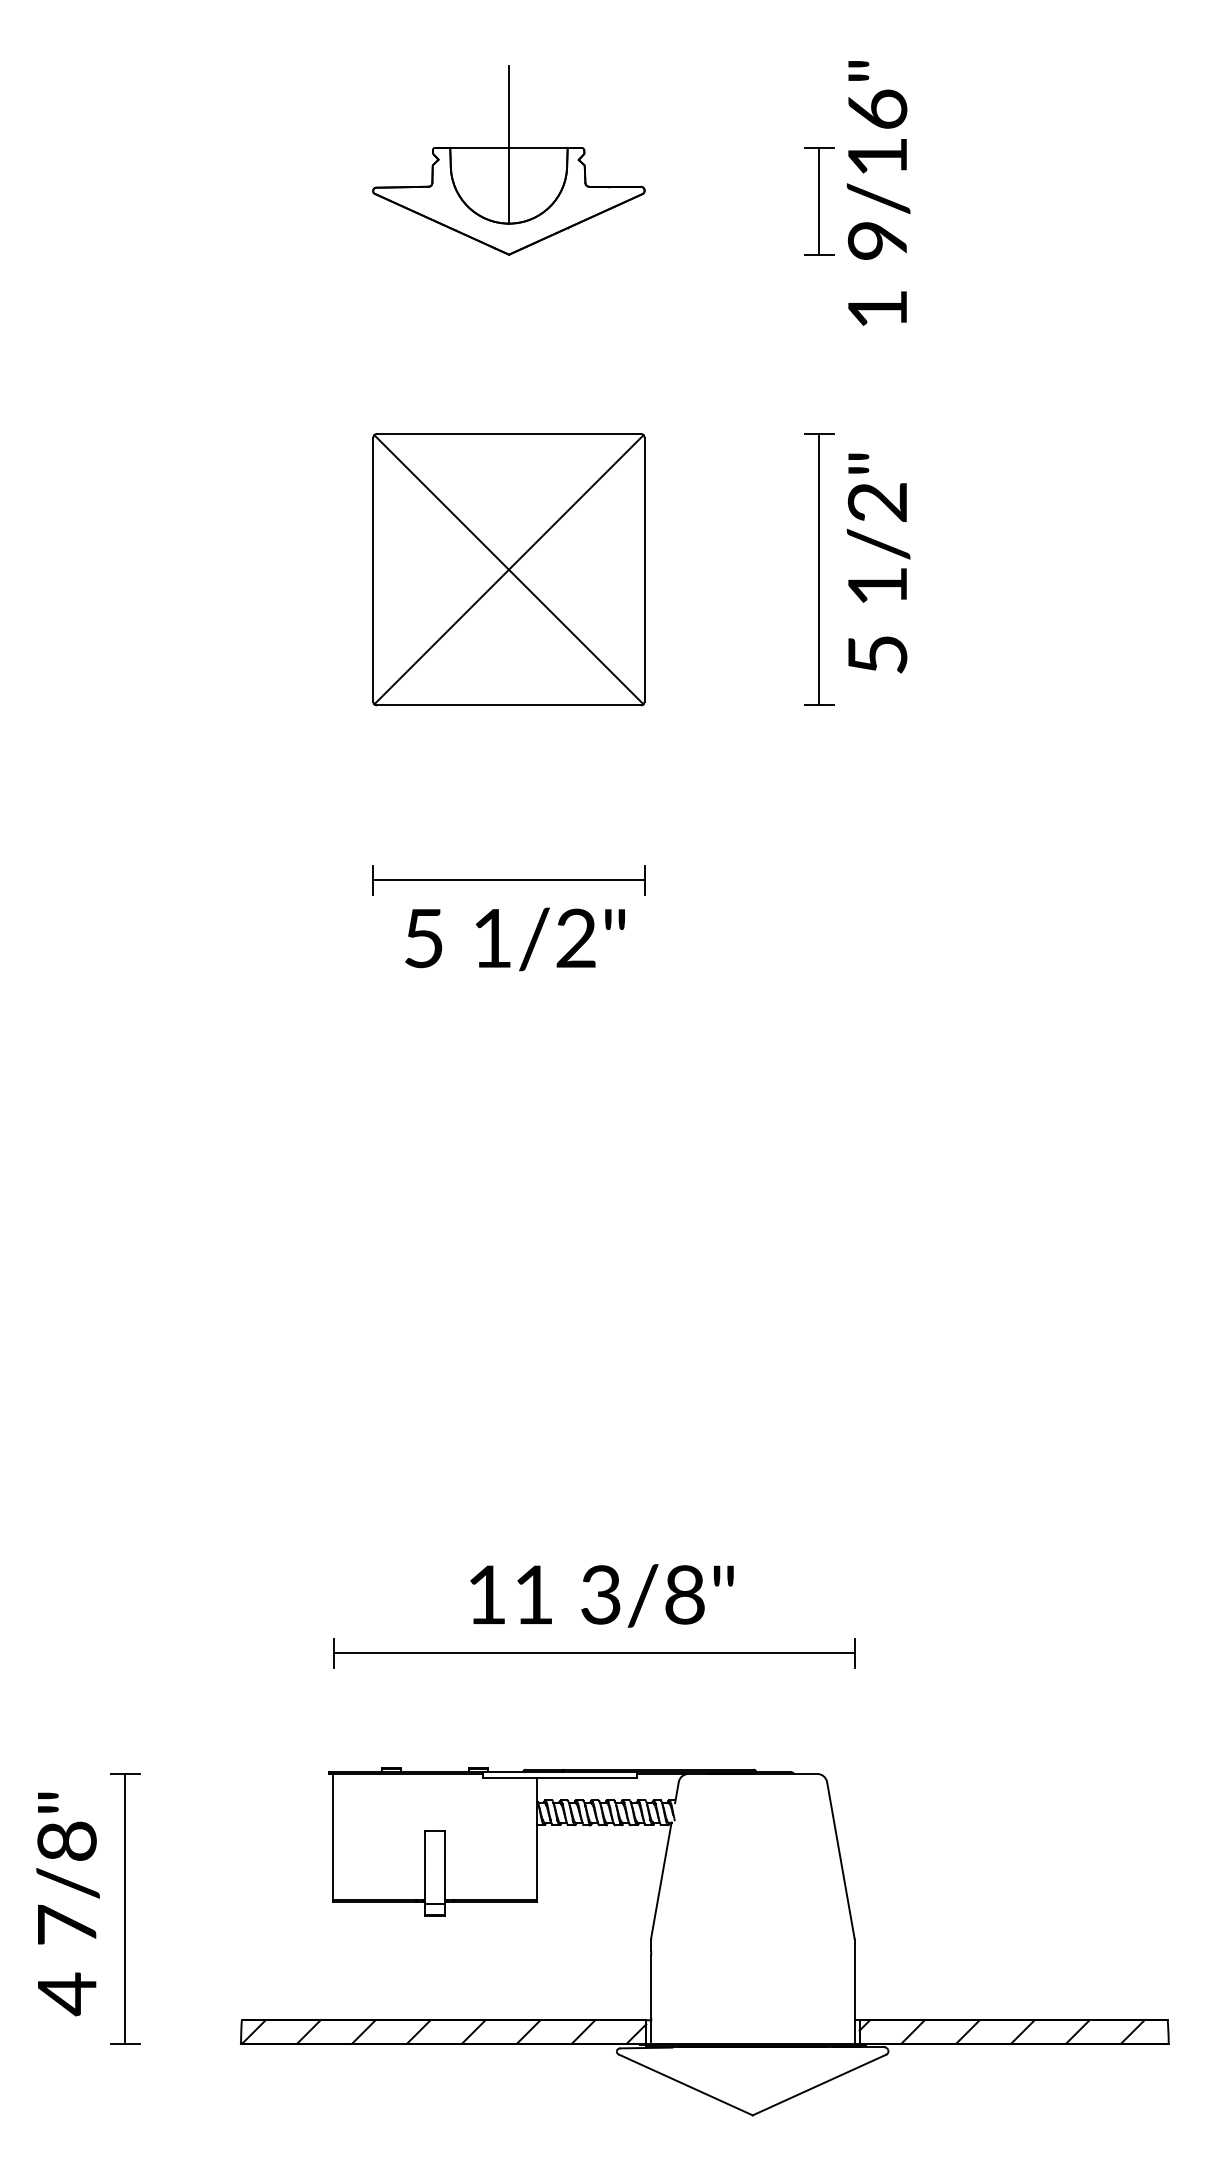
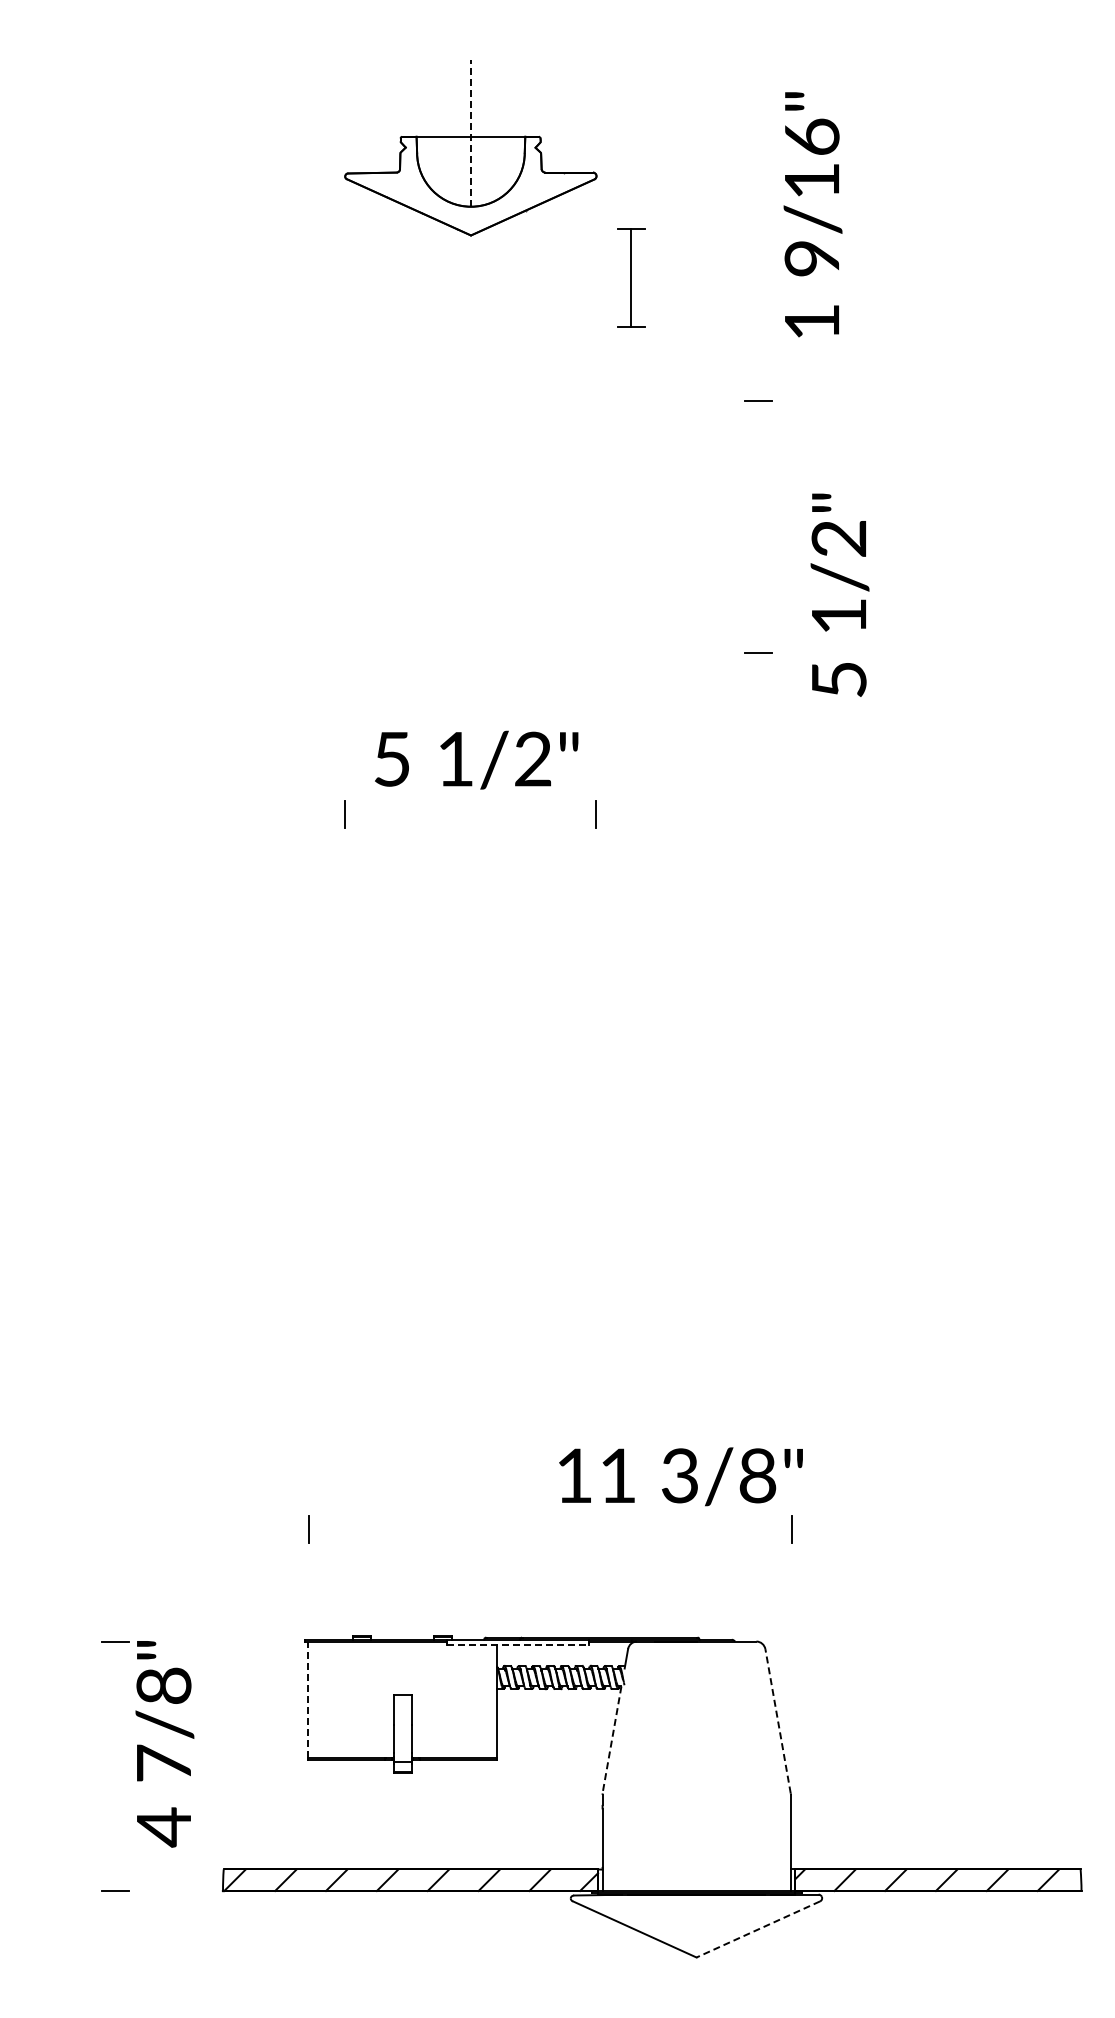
line: (509, 144) -> (471, 133), solid -> dashed
text: (878, 193) -> (812, 214), moved
part: (819, 200) -> (631, 277), moved
text: (878, 562) -> (839, 594), moved
part: (508, 569) -> (470, 526), removed
line: (819, 569) -> (758, 526), removed
line: (508, 880) -> (470, 814), removed
text: (514, 938) -> (476, 759), moved
text: (601, 1595) -> (680, 1476), moved
line: (594, 1652) -> (550, 1529), removed
line: (560, 1778) -> (518, 1645), solid -> dashed
line: (333, 1836) -> (308, 1699), solid -> dashed
line: (840, 1859) -> (777, 1720), solid -> dashed
line: (660, 1880) -> (611, 1740), solid -> dashed
text: (67, 1904) -> (164, 1744), moved
line: (124, 1908) -> (115, 1766), removed
line: (819, 2085) -> (758, 1929), solid -> dashed

